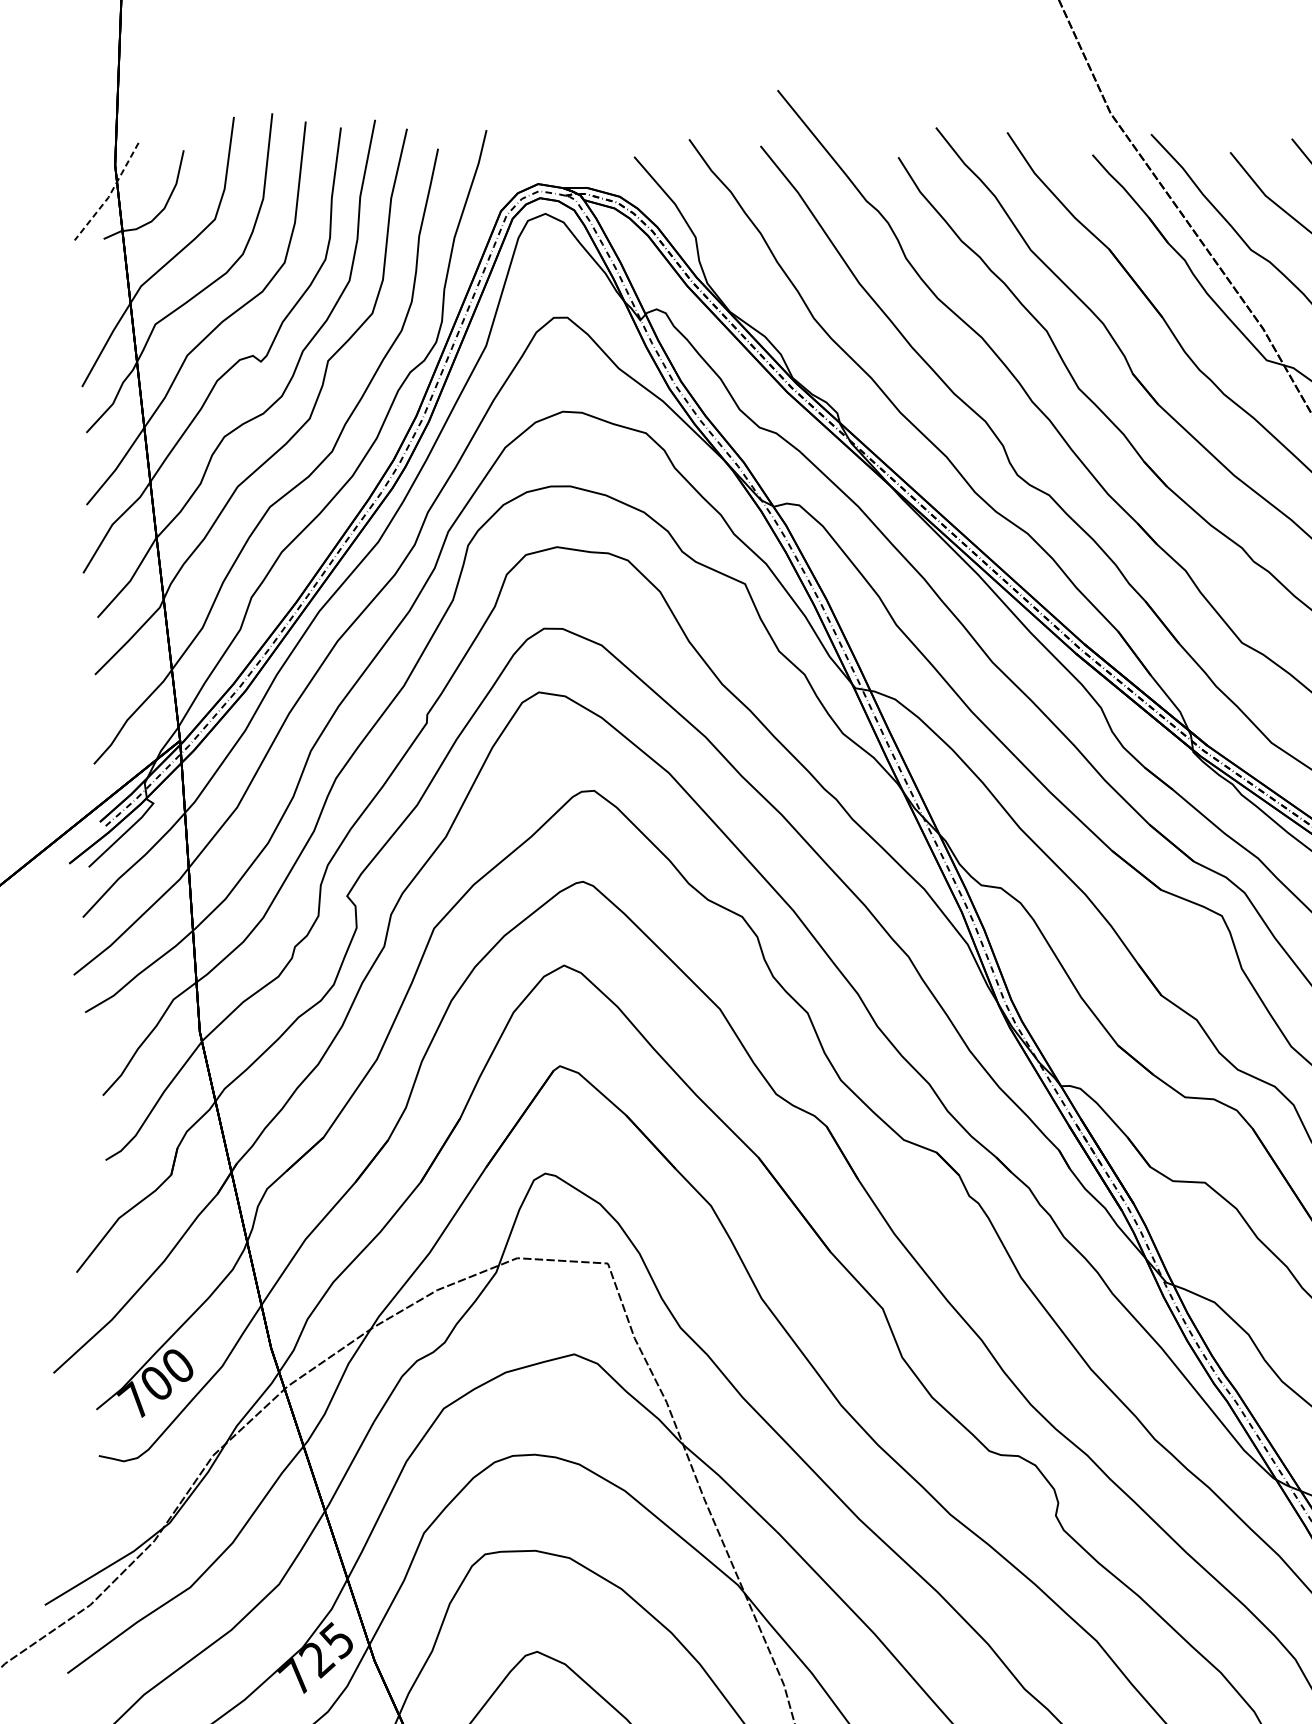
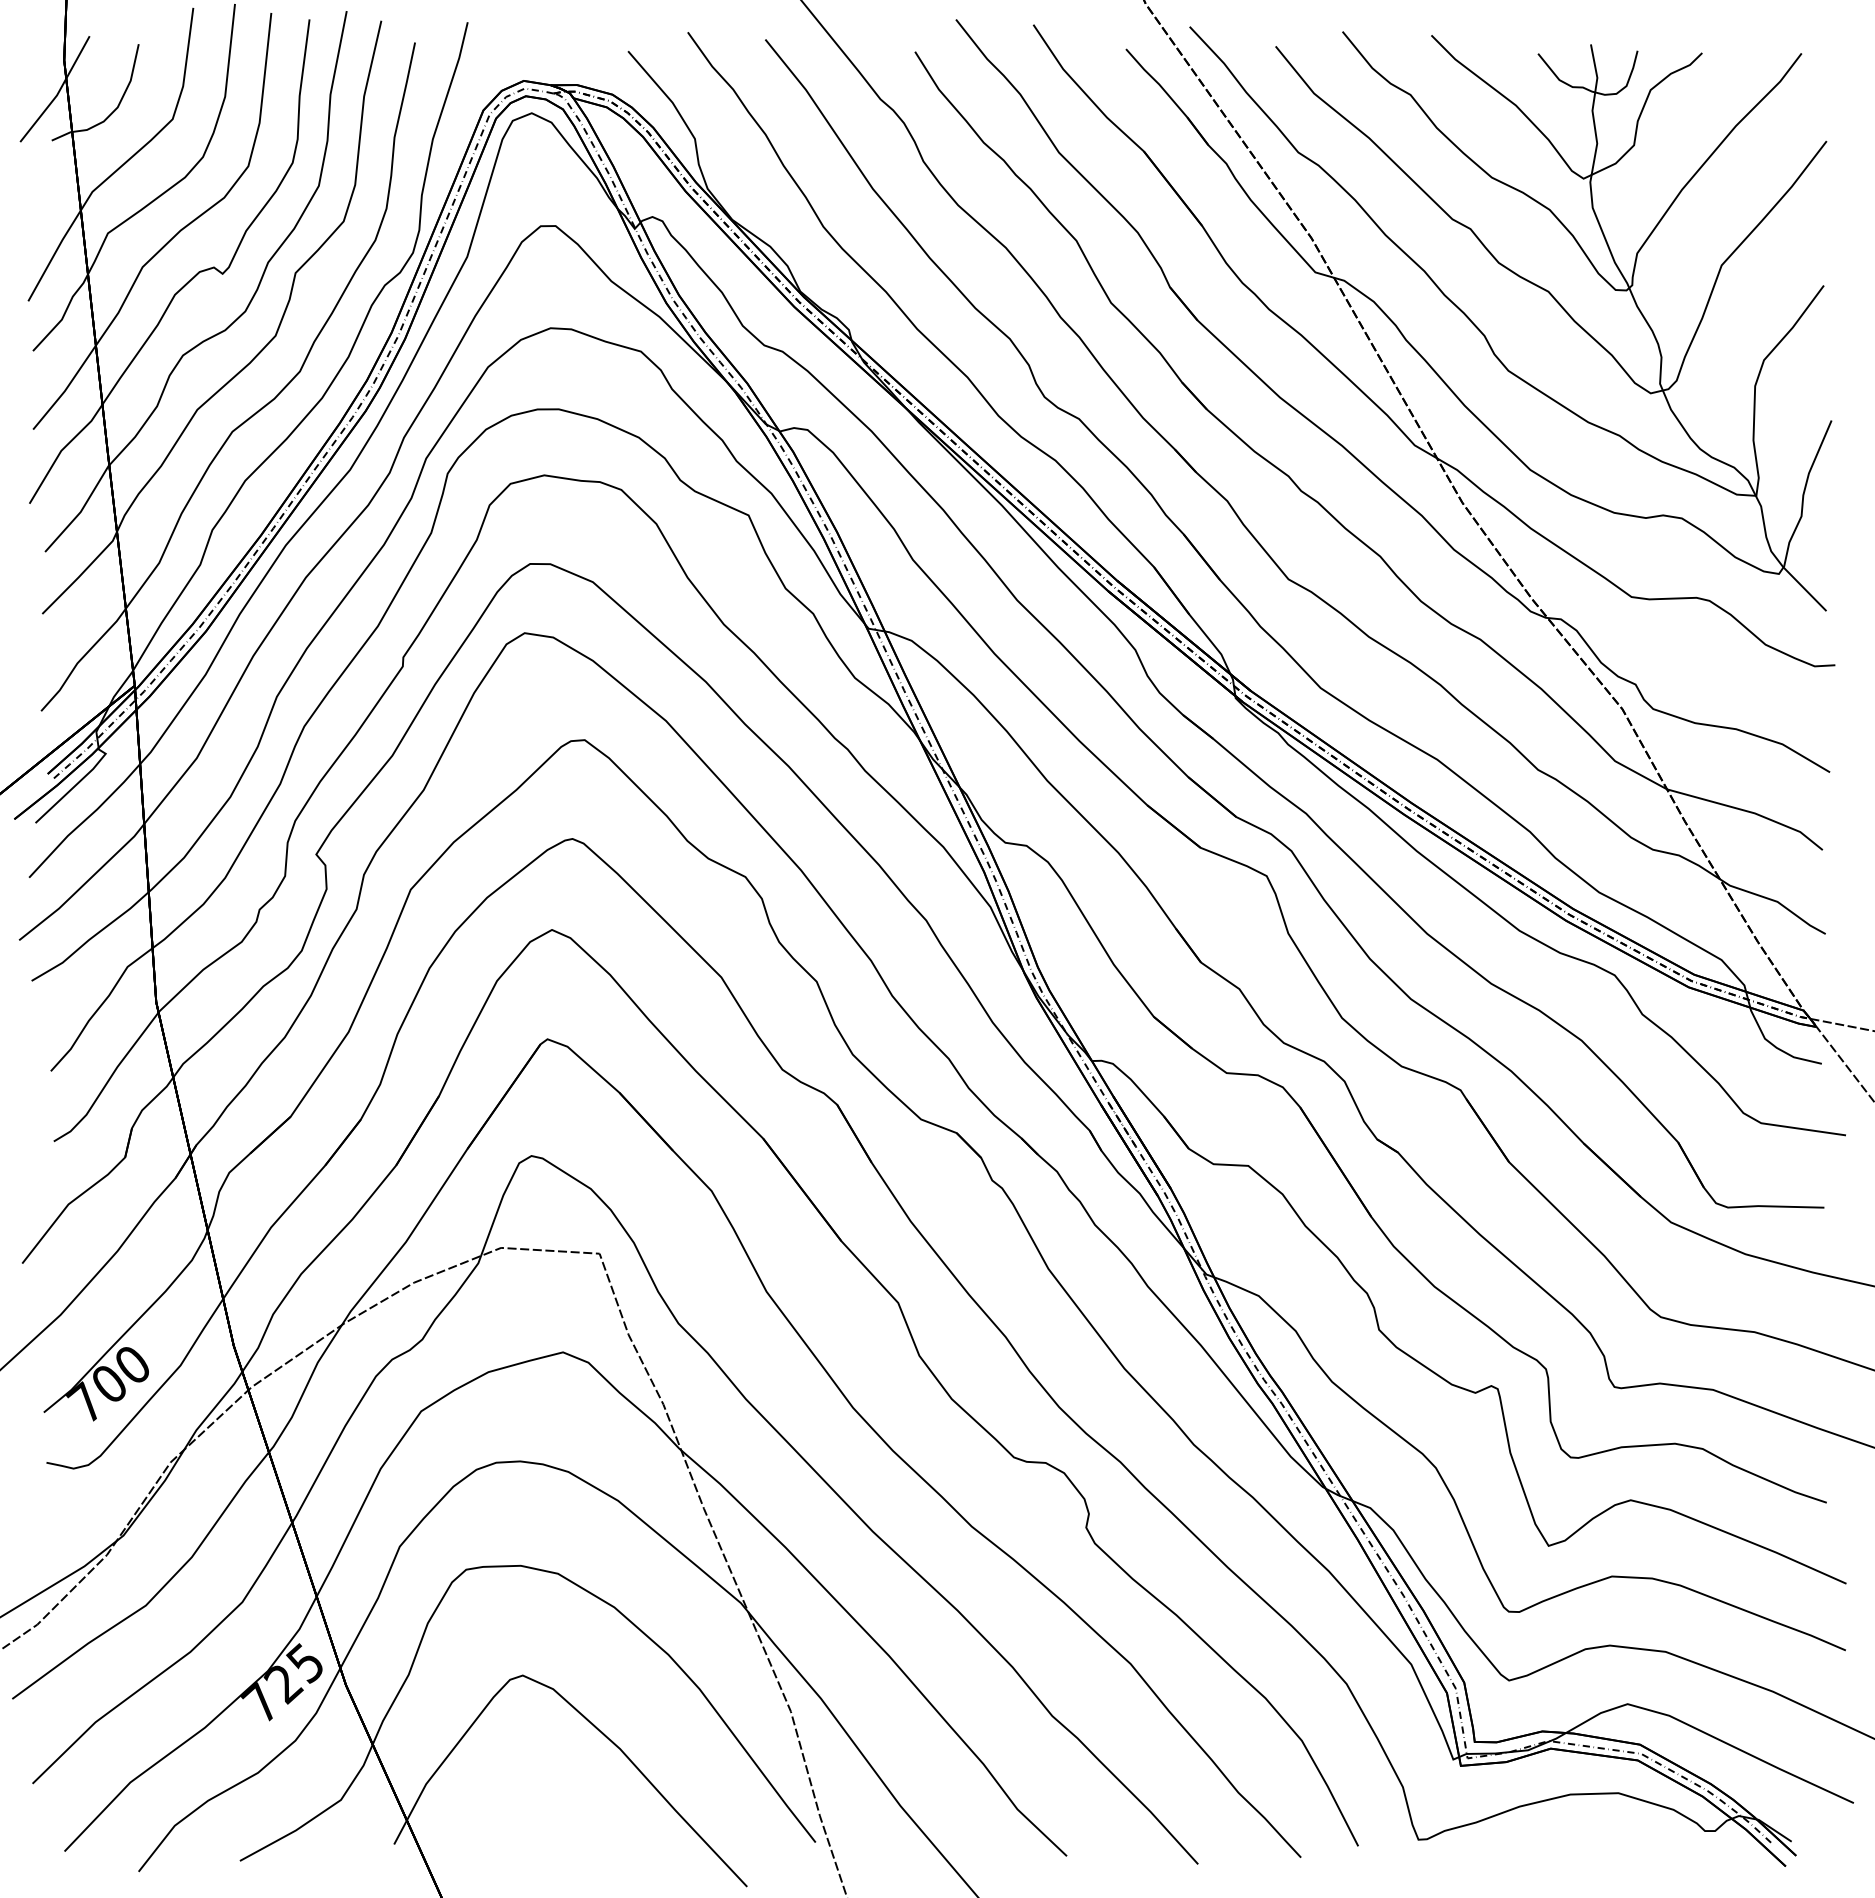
line: (109, 194) -> (58, 92), dashed -> solid

